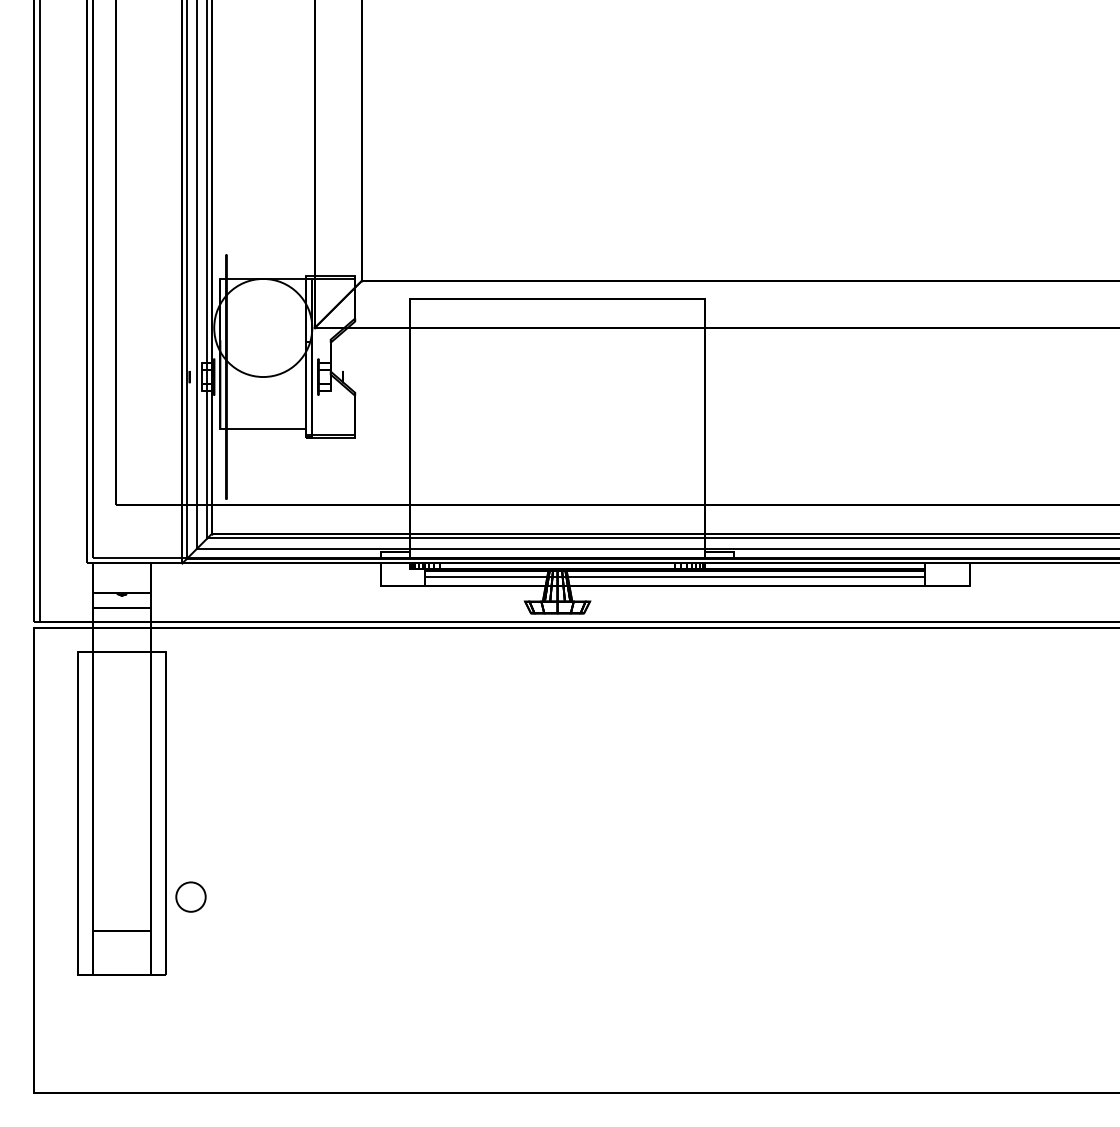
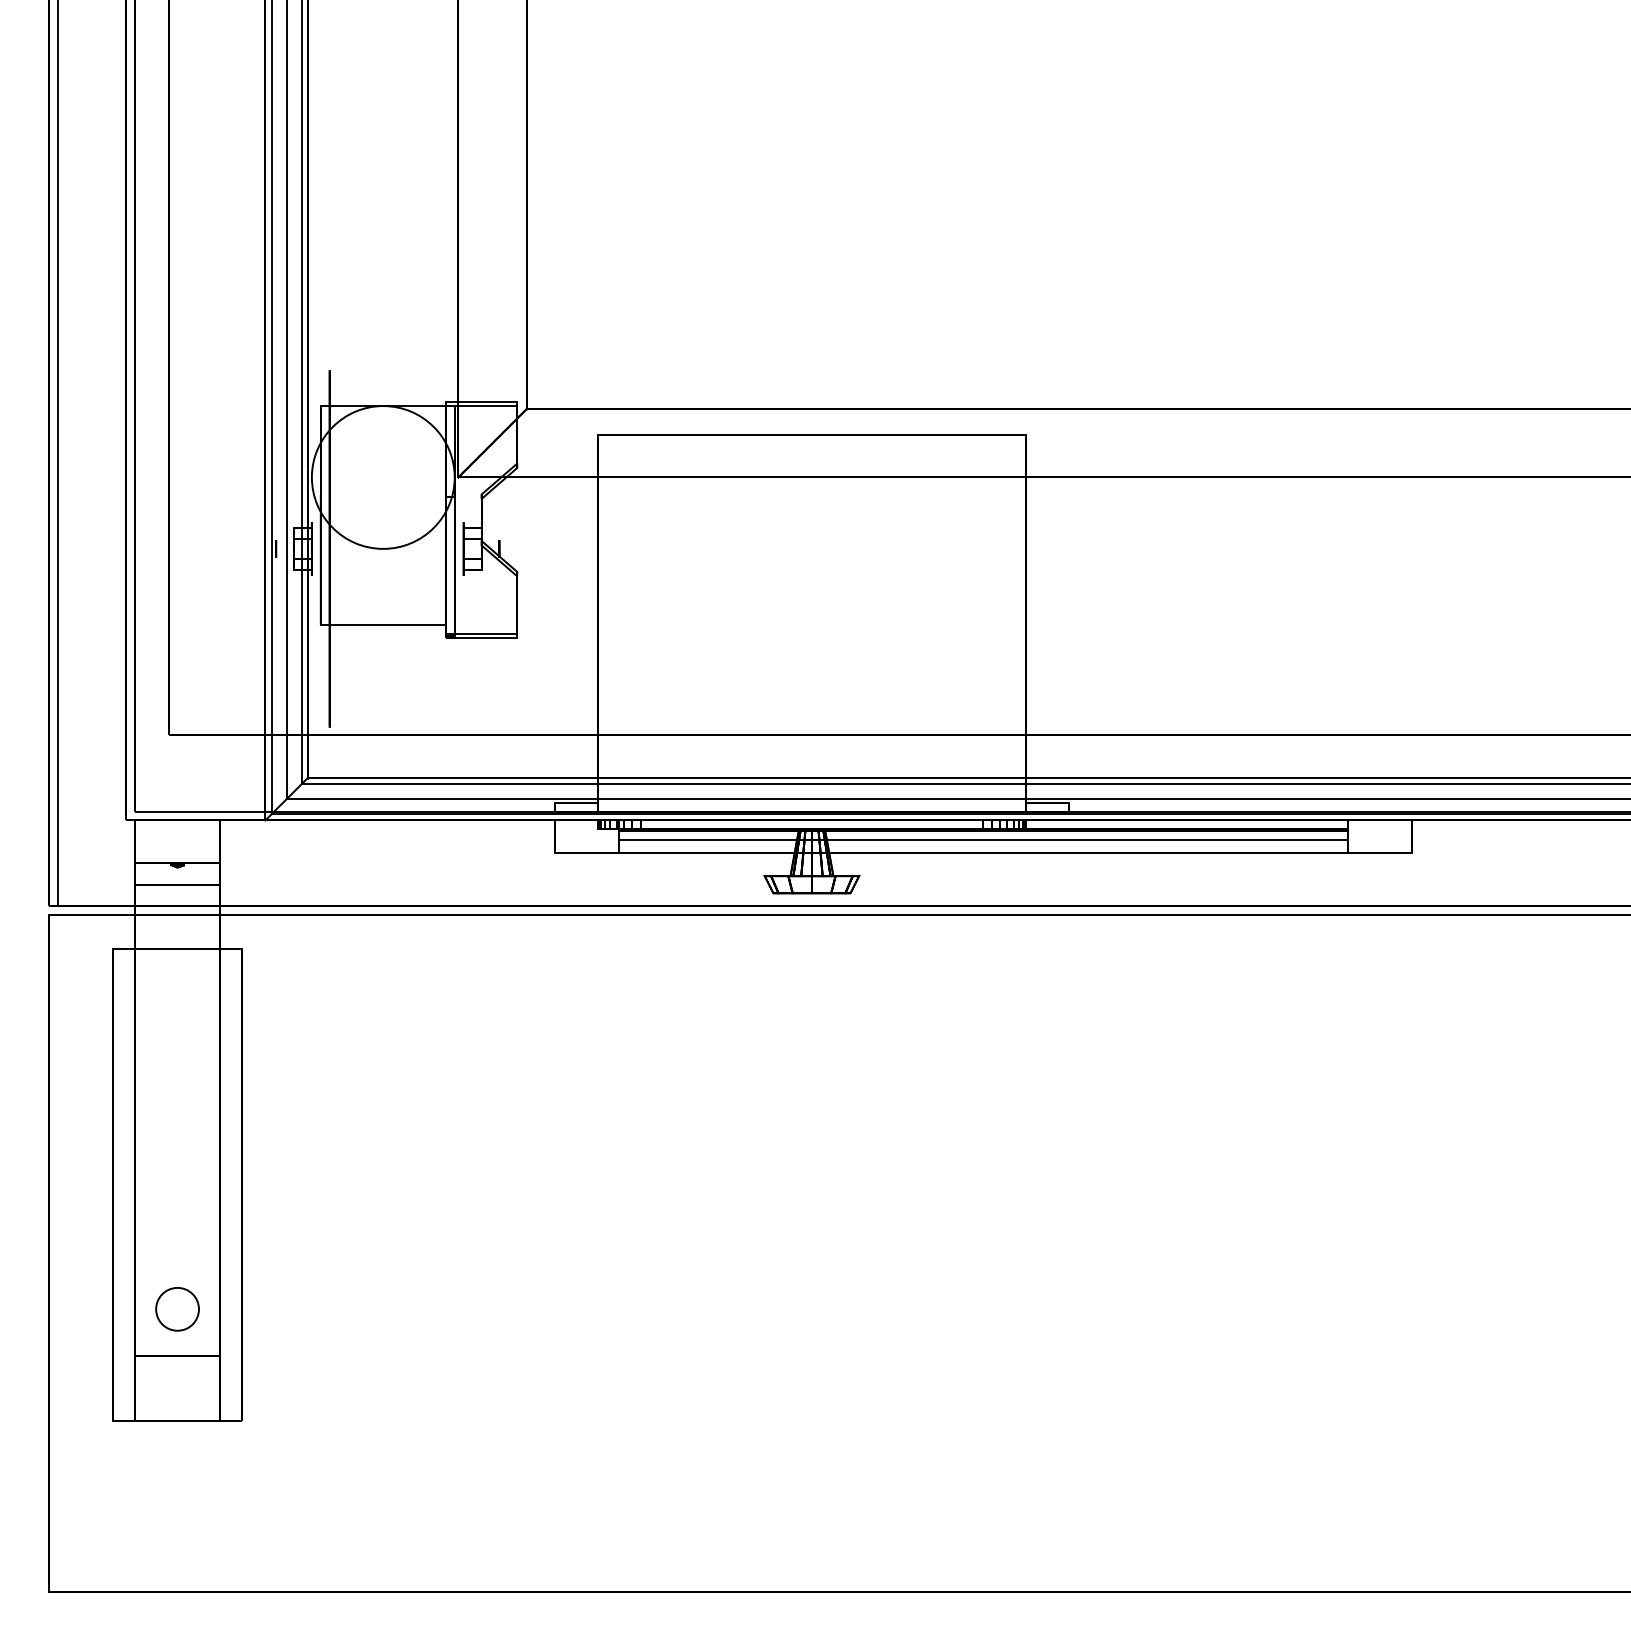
circle: (190, 896) -> (176, 1308), moved

